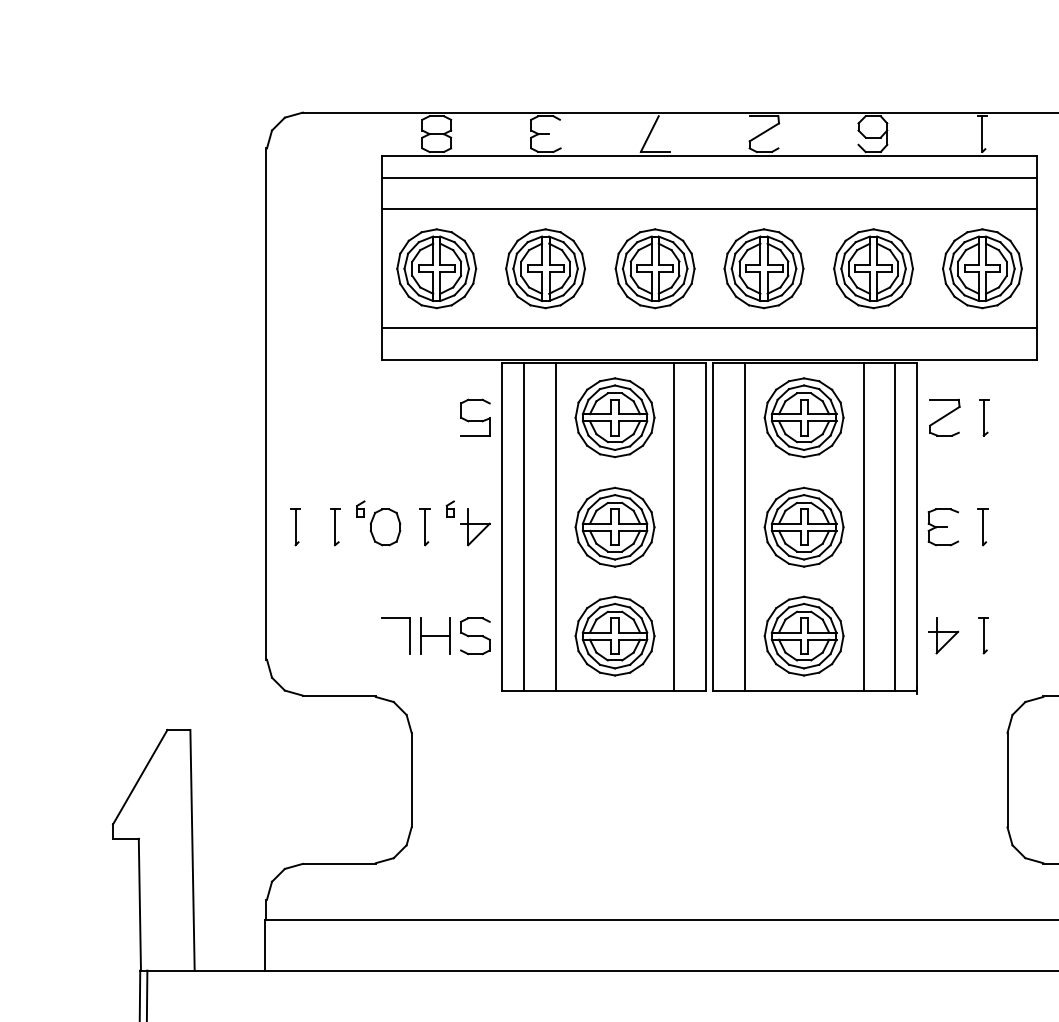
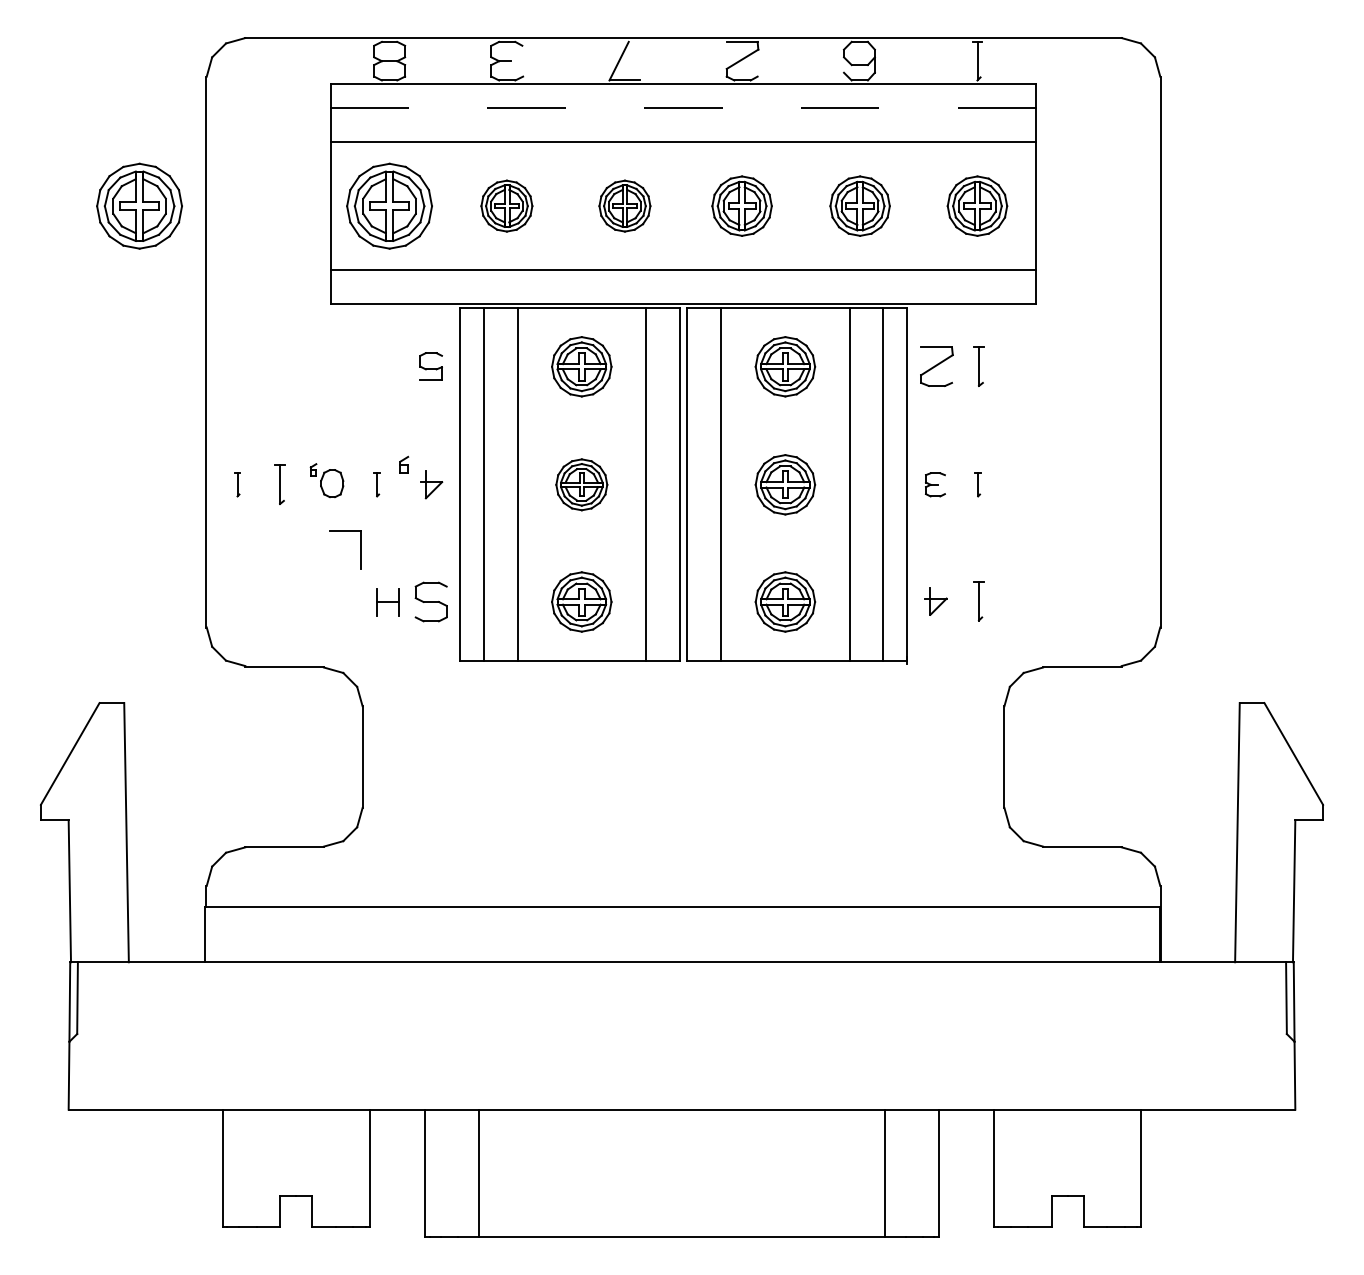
line: (709, 178) -> (683, 108), solid -> dashed
part: (204, 268) -> (139, 205), added
part: (545, 268) -> (506, 205), size x0.6
part: (654, 268) -> (624, 205), size x0.6
part: (763, 268) -> (741, 205), size x0.7
part: (872, 268) -> (859, 205), size x0.7
part: (982, 268) -> (977, 205), size x0.7
part: (474, 417) -> (430, 366), size x0.7
part: (614, 417) -> (581, 366), size x0.7
part: (804, 417) -> (785, 366), size x0.7
part: (378, 523) -> (326, 480), size x0.7
part: (295, 527) -> (237, 484), size x0.6
part: (424, 527) -> (376, 484), size x0.6
part: (475, 527) -> (431, 484), size x0.7
part: (614, 527) -> (581, 484), size x0.6
part: (804, 527) -> (785, 484), size x0.7
part: (943, 527) -> (935, 484), size x0.6
part: (982, 527) -> (977, 484), size x0.6
part: (409, 635) -> (360, 549), moved
part: (435, 635) -> (388, 601), size x0.7
part: (614, 635) -> (581, 601), size x0.7
part: (804, 635) -> (785, 601), size x0.7
part: (943, 635) -> (935, 601), size x0.7

